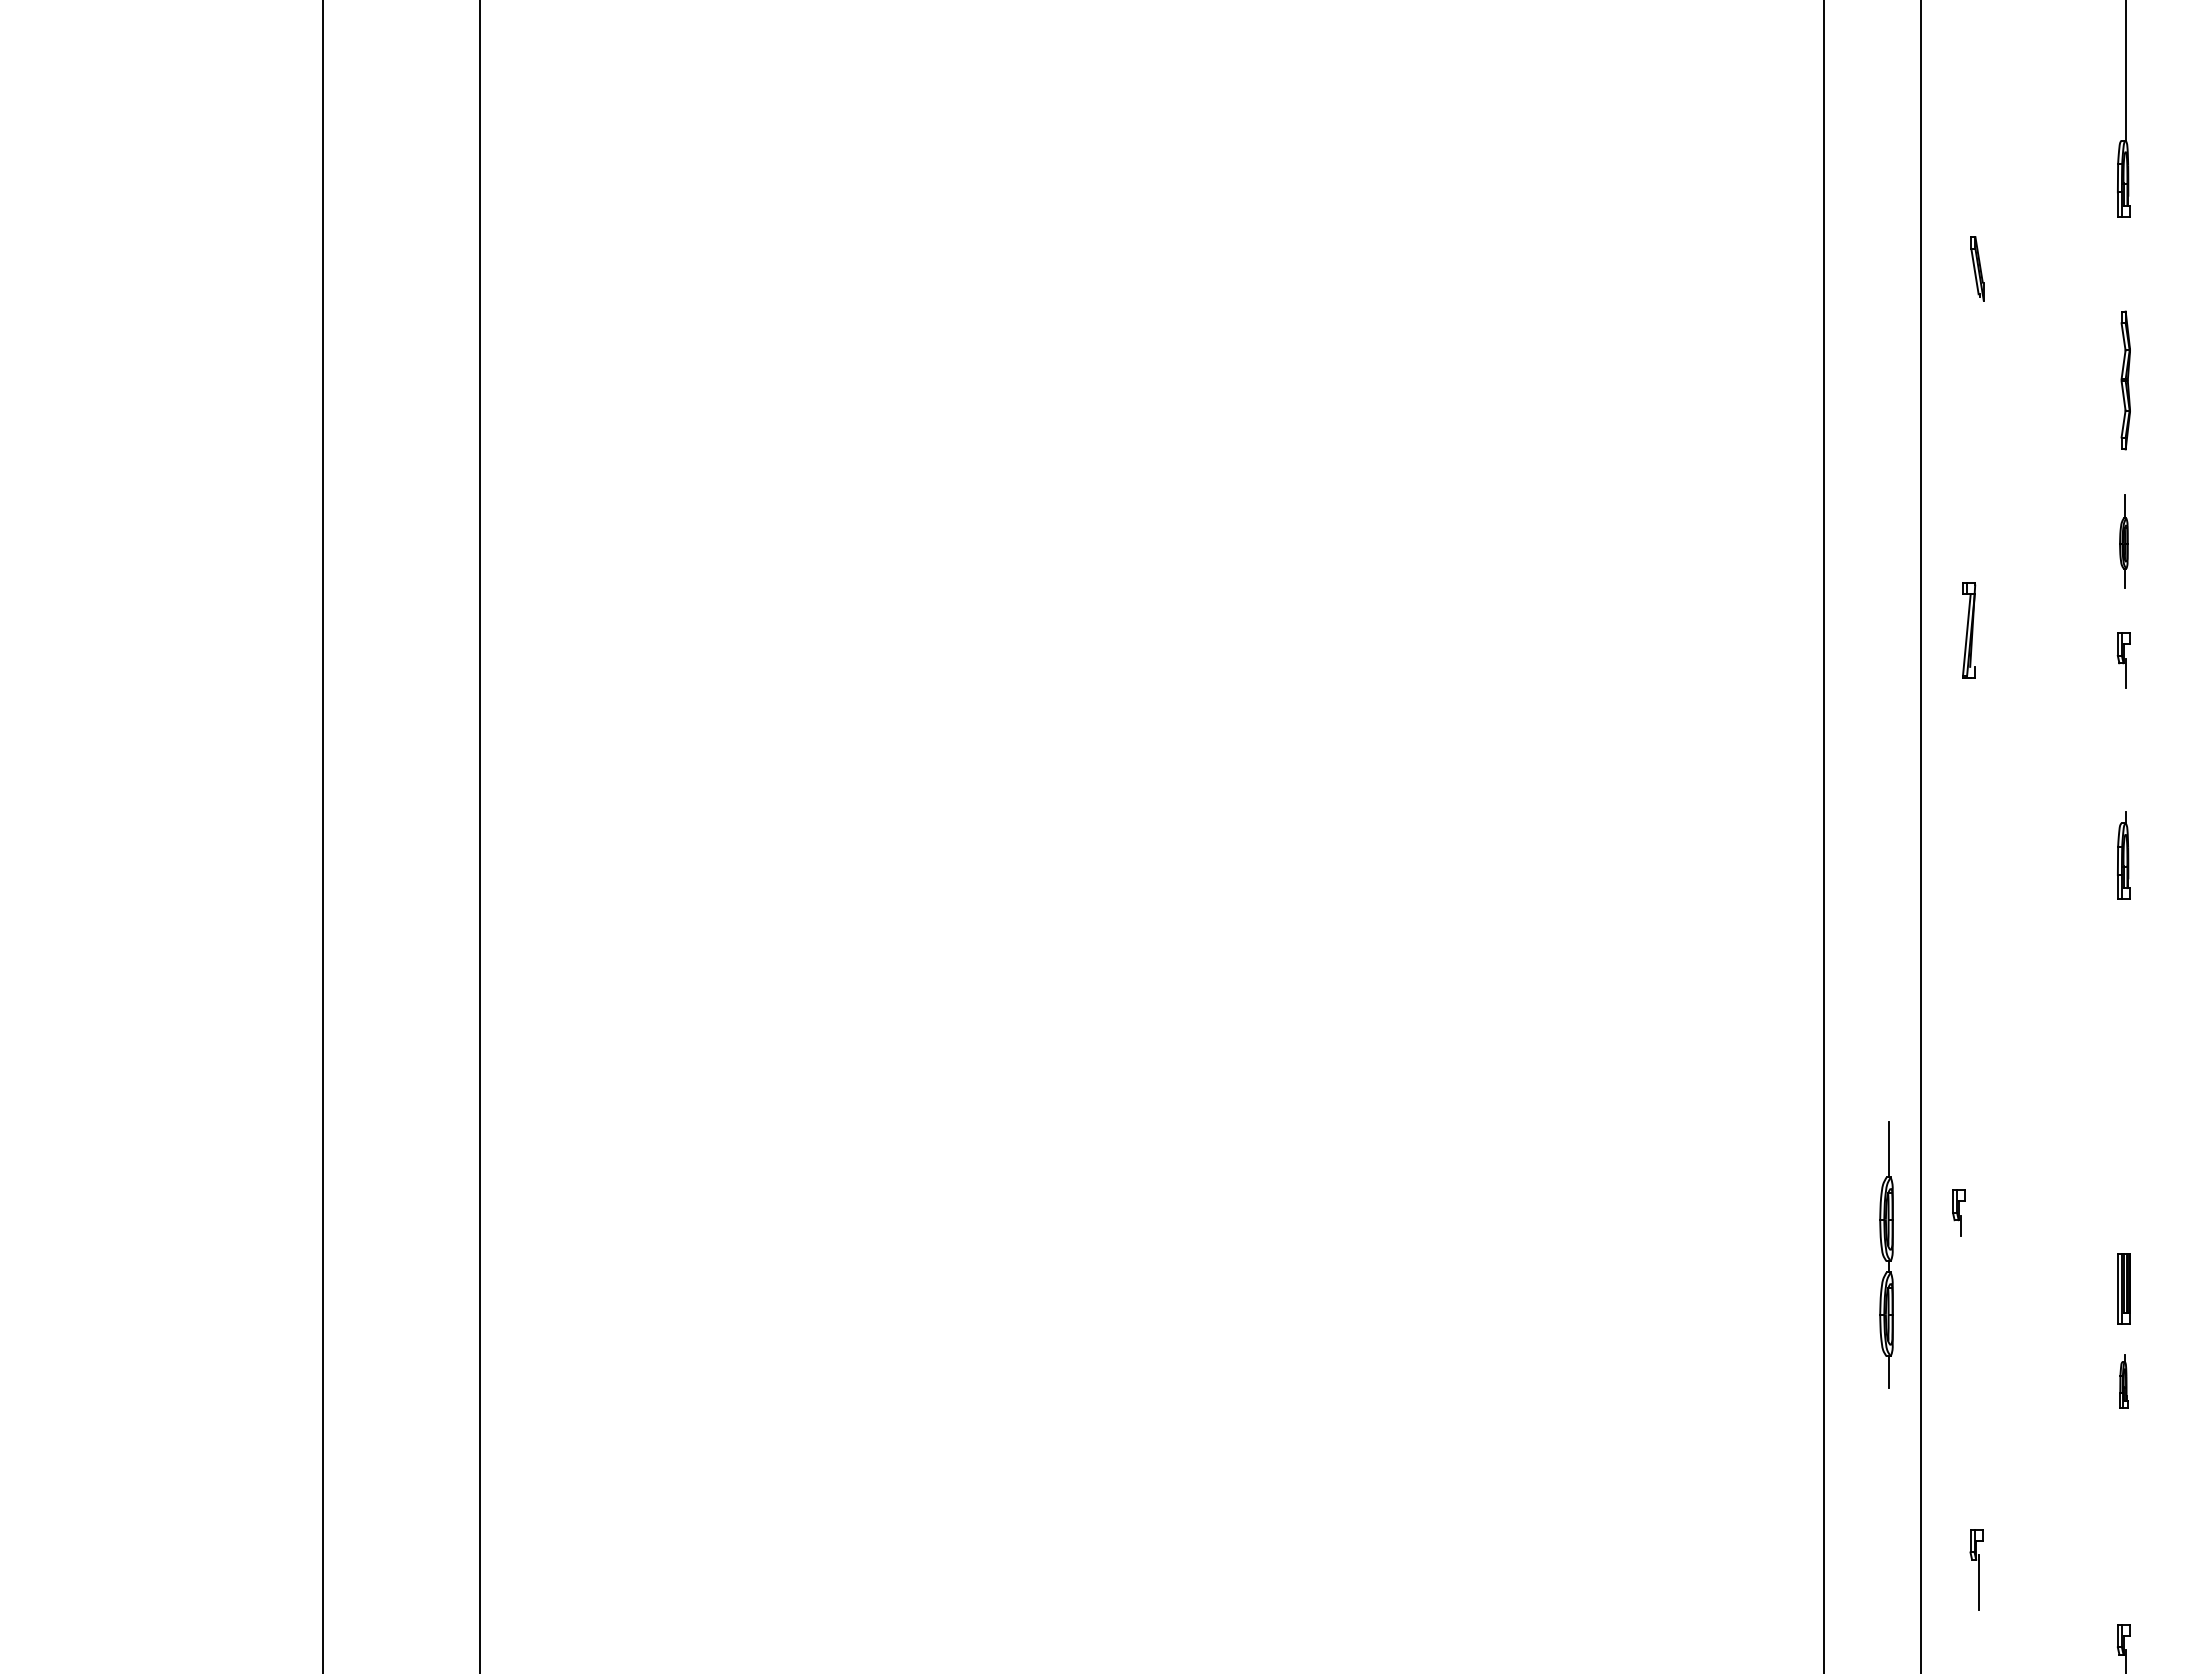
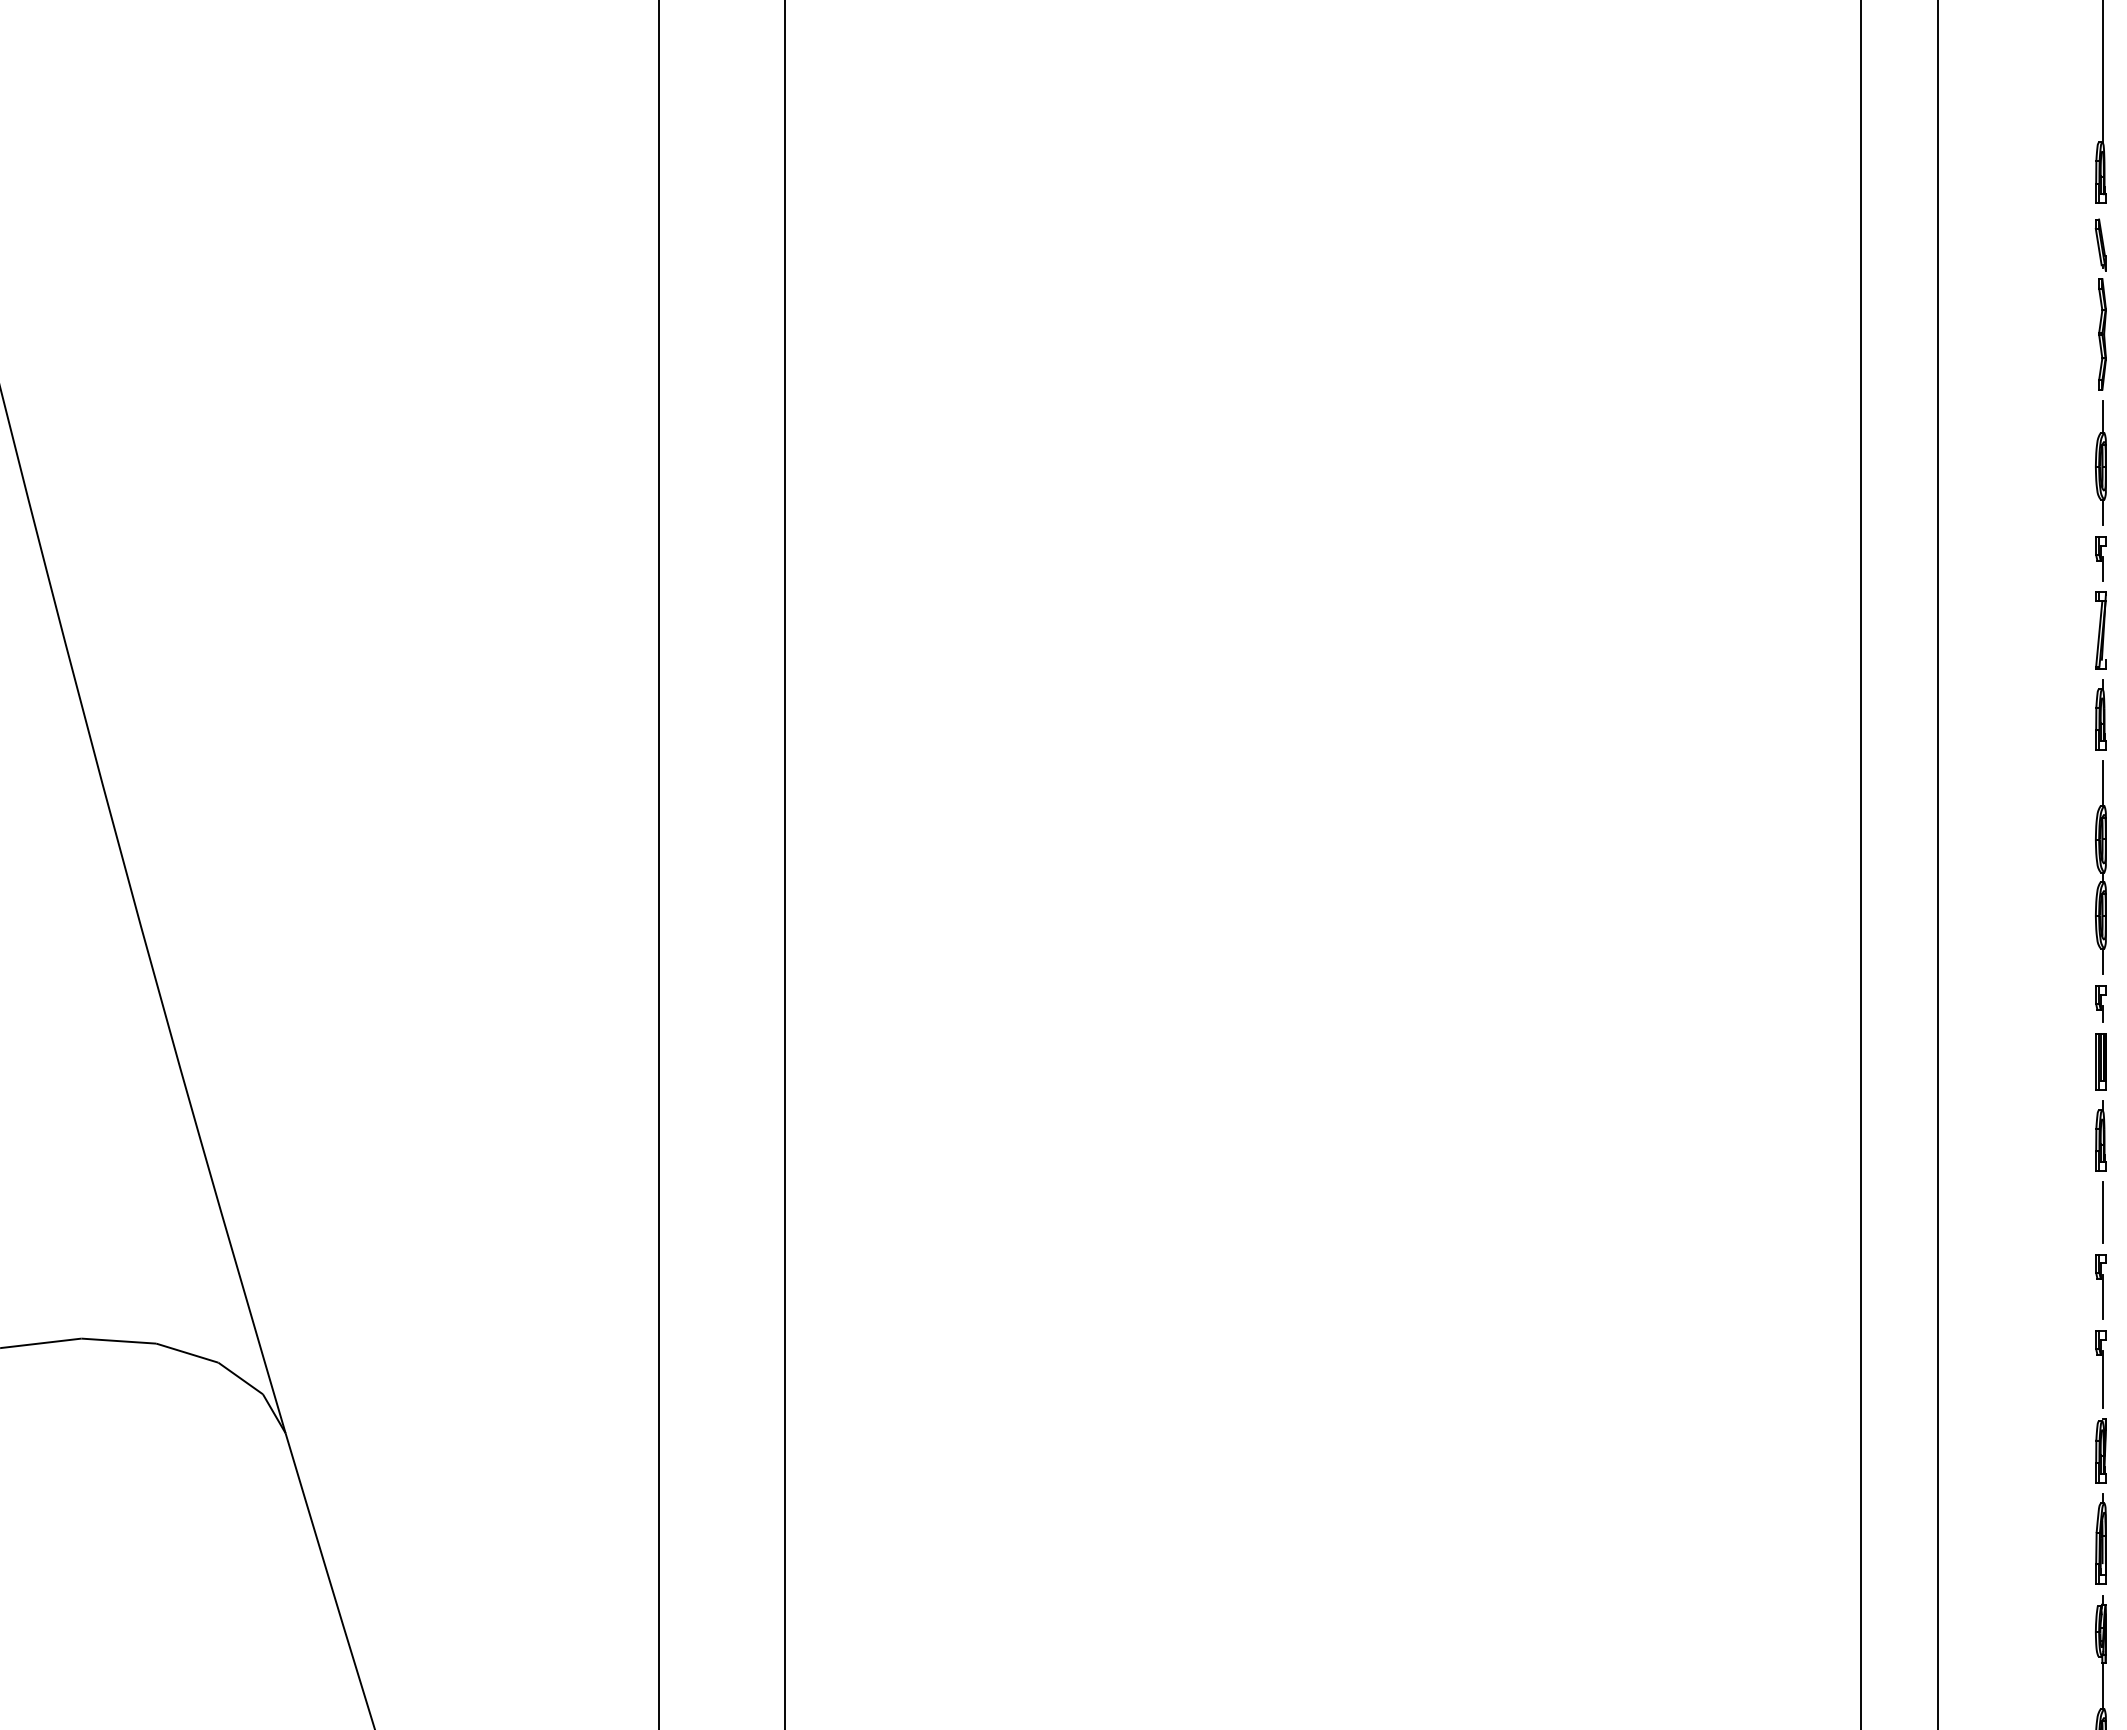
part: (1977, 268) -> (2100, 244), moved
part: (2123, 540) -> (2100, 462), size x1.67
part: (1968, 630) -> (2100, 630), moved
part: (1958, 1212) -> (2100, 1003), moved
part: (1886, 1254) -> (2100, 867), moved
part: (2123, 1380) -> (2100, 1135), size x1.67
line: (2125, 1477) -> (2102, 1212), added
part: (1975, 1569) -> (2100, 1286), moved

